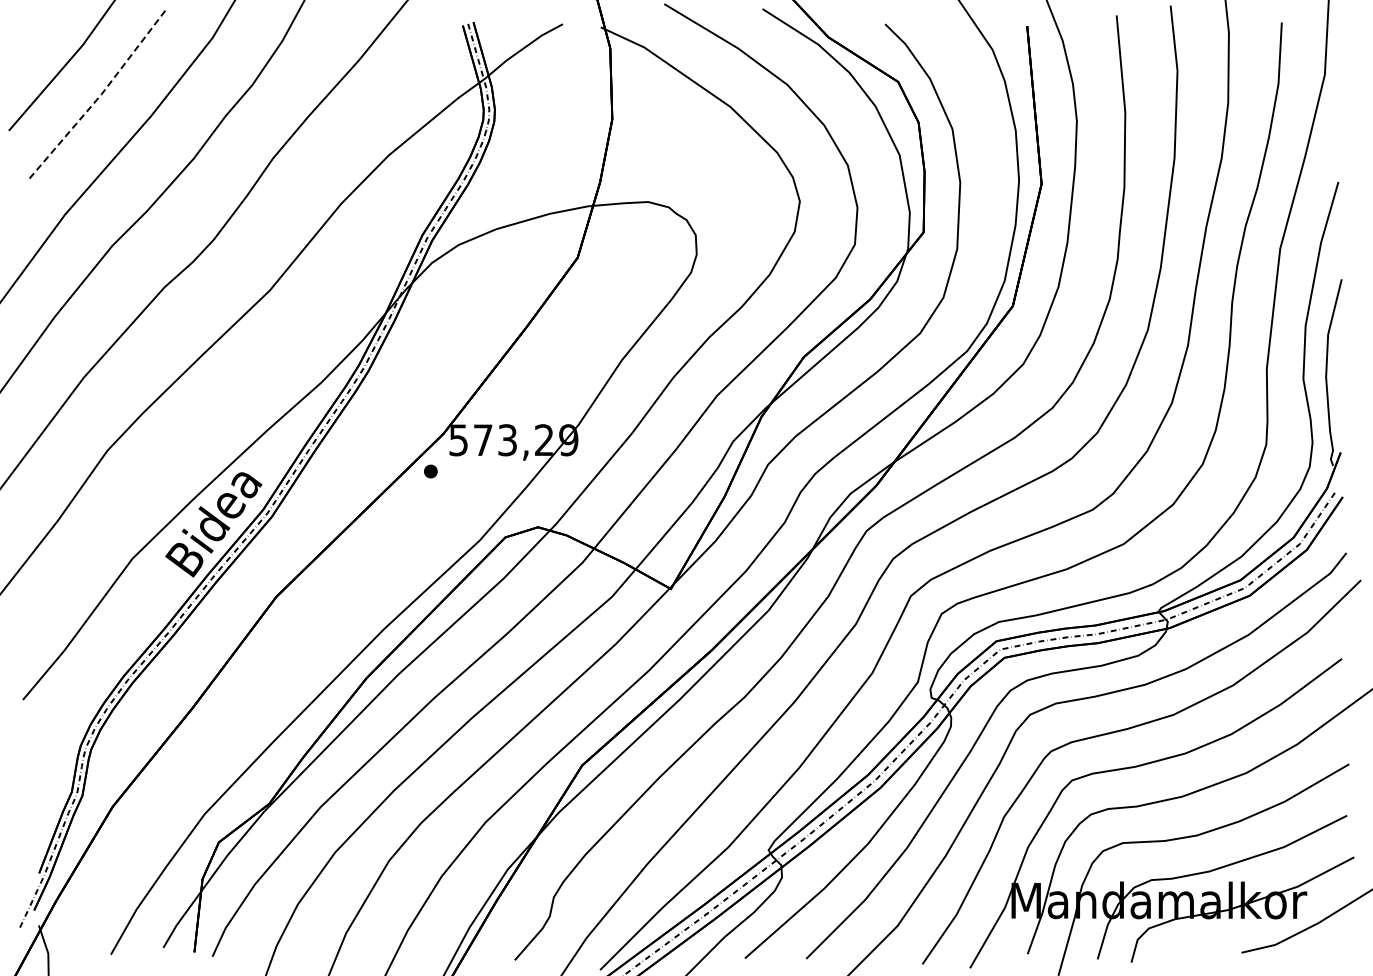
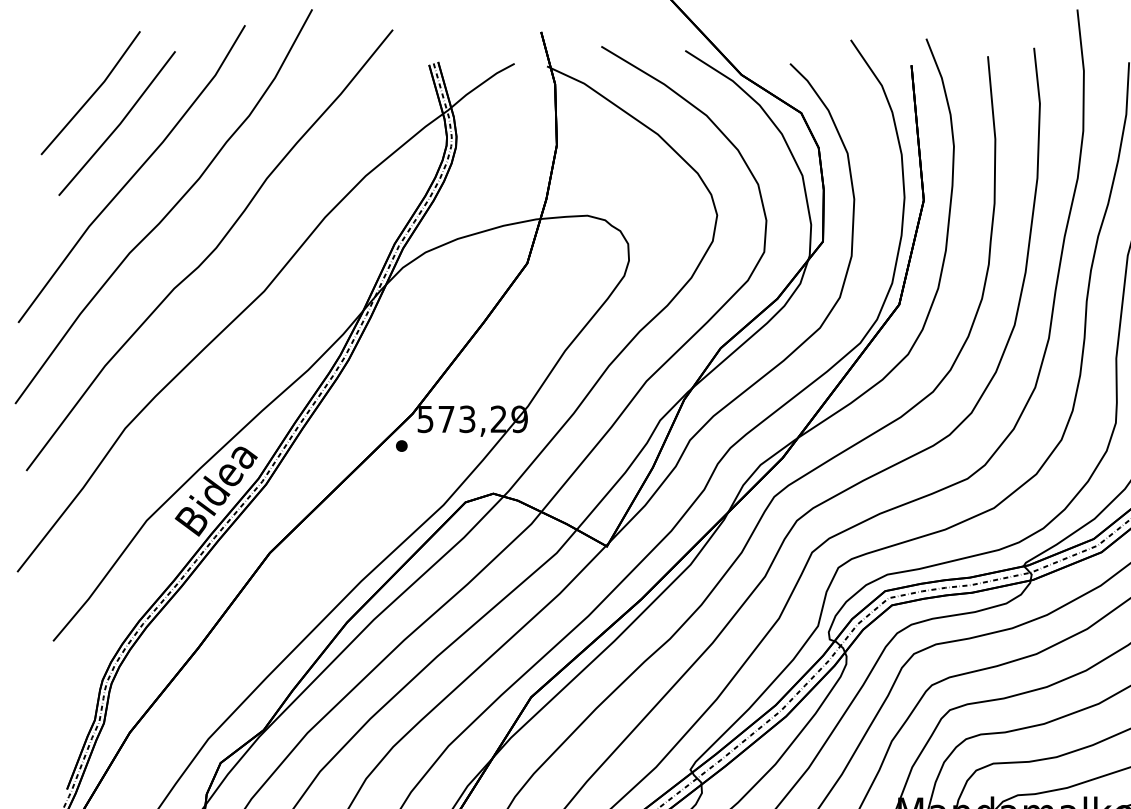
line: (100, 95) -> (119, 124), dashed -> solid

